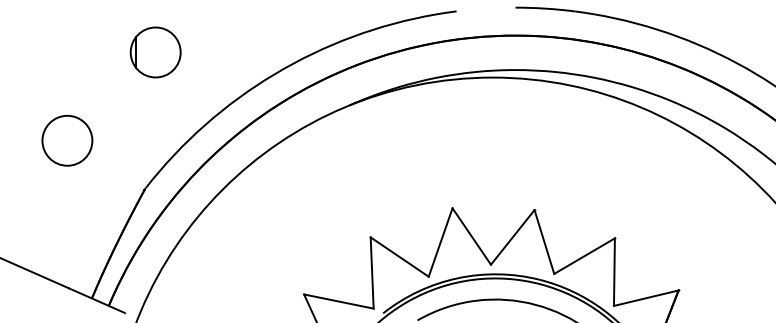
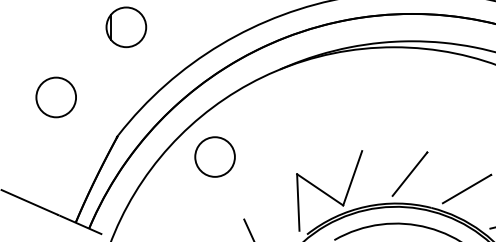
circle: (267, 215) -> (215, 156), added
line: (471, 236) -> (377, 173), removed
line: (544, 241) -> (435, 177), removed
line: (613, 271) -> (489, 201), removed
line: (338, 301) -> (271, 225), removed

